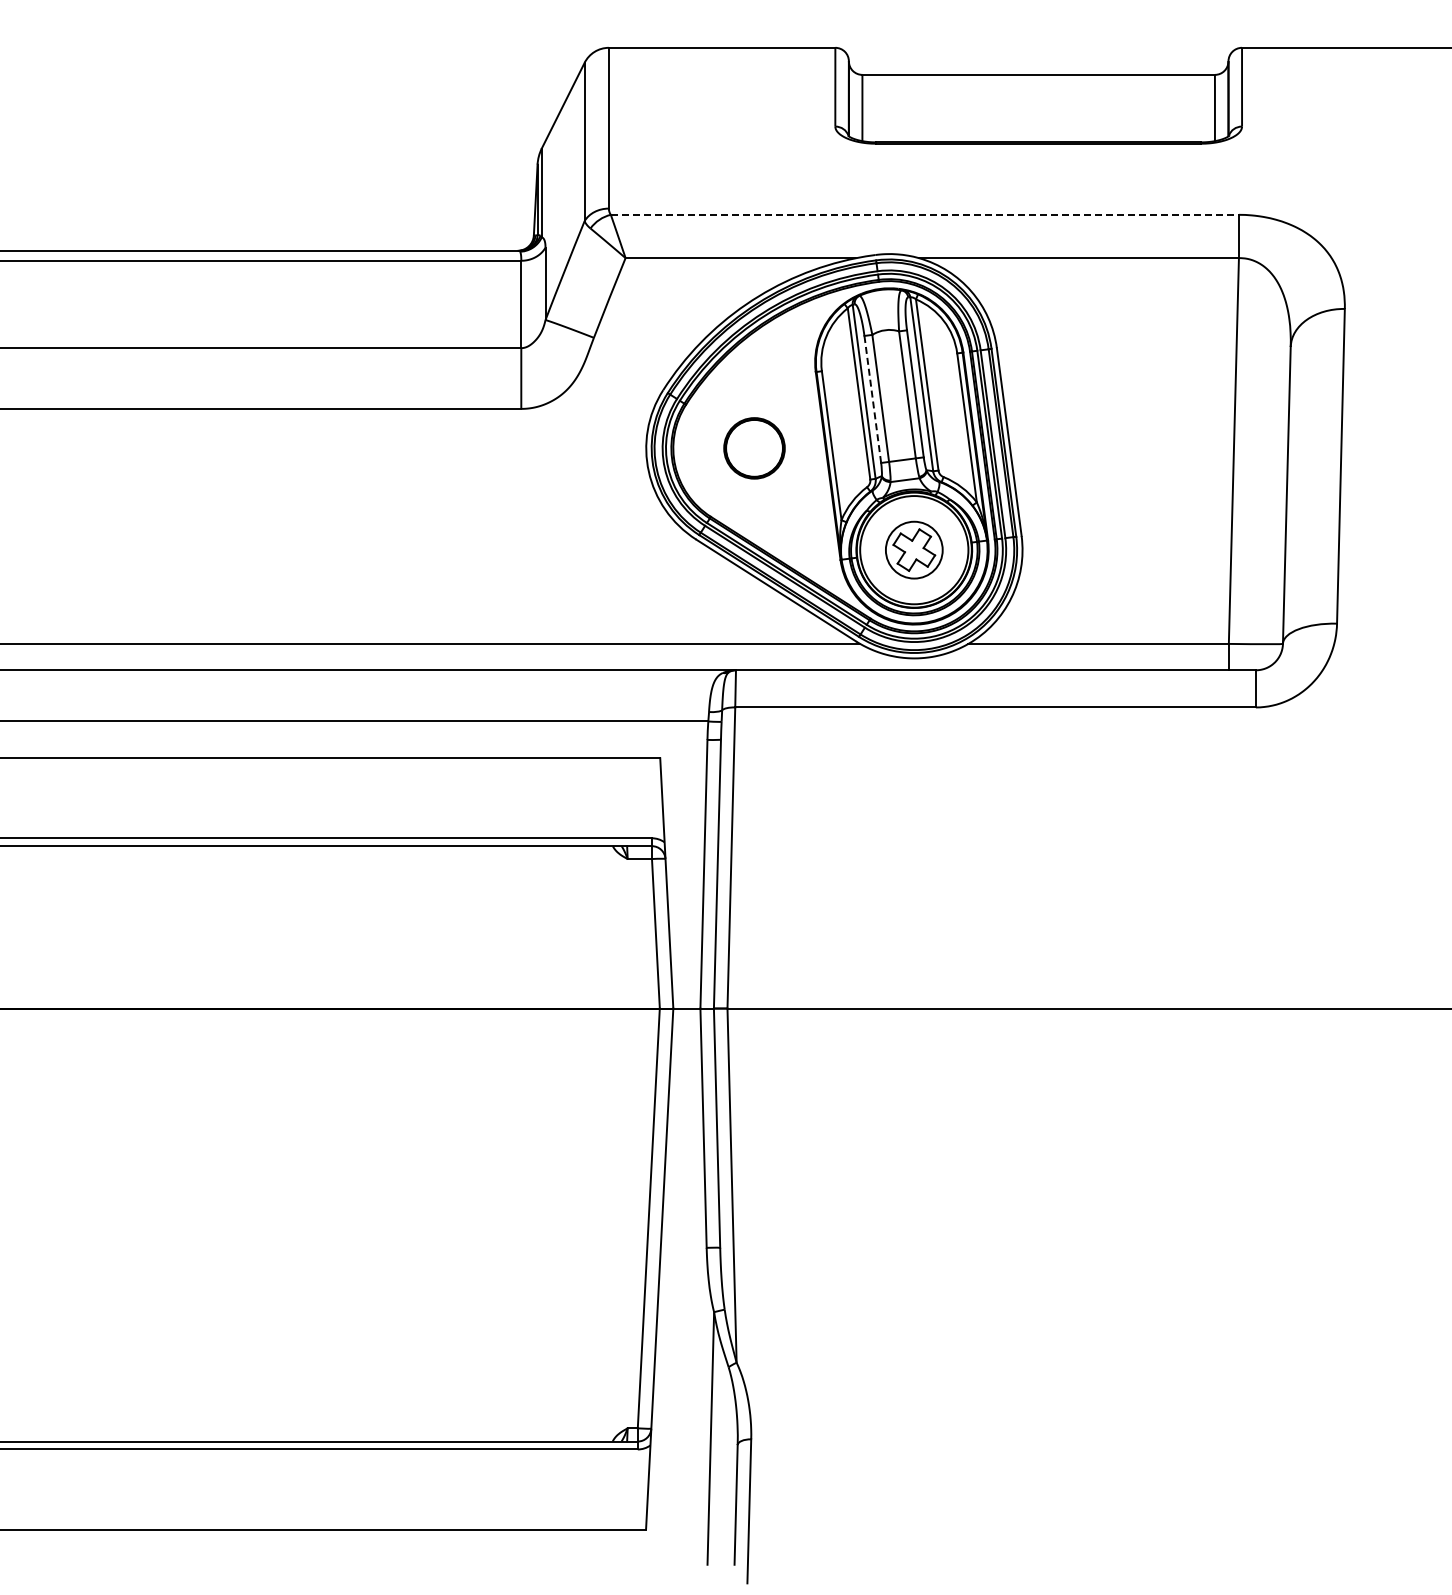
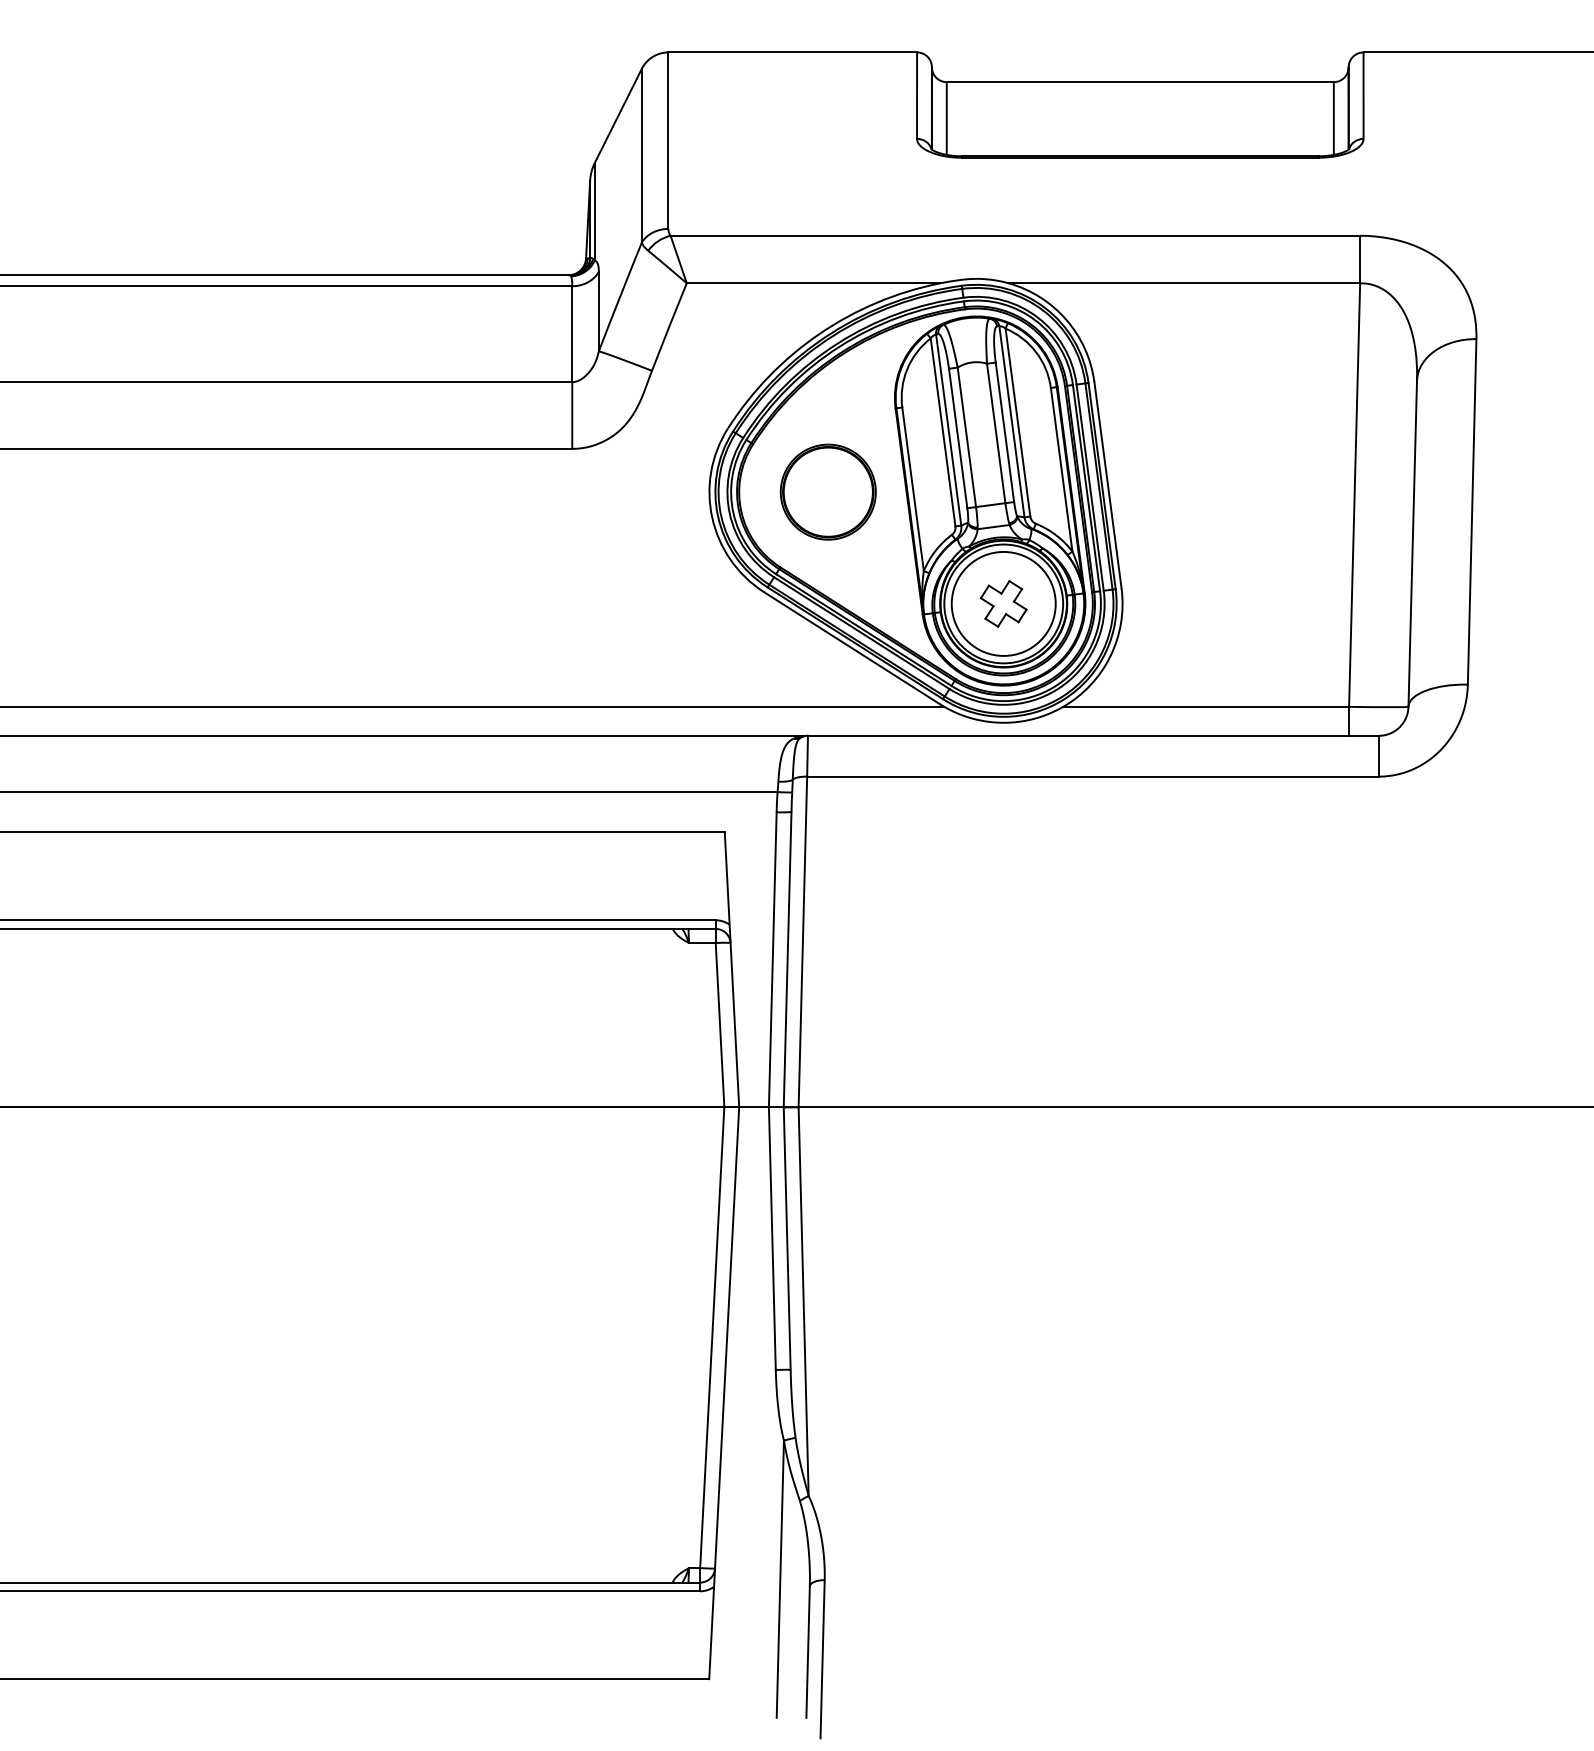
line: (925, 214) -> (1016, 235), dashed -> solid
line: (872, 398) -> (957, 437), dashed -> solid
part: (754, 448) -> (828, 492), size x1.43
circle: (913, 549) -> (1002, 603), size x1.67

